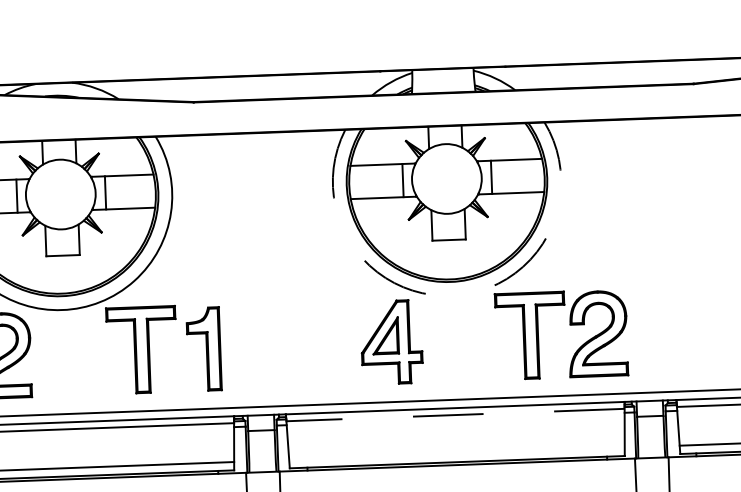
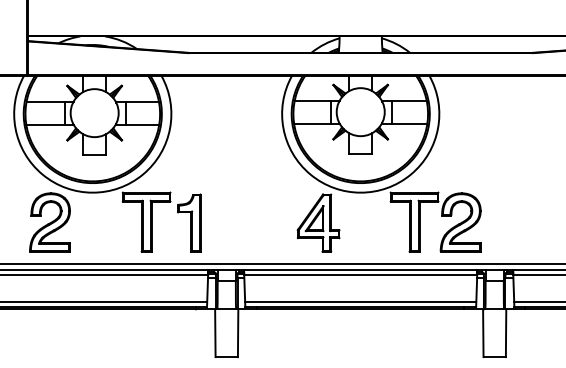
arc: (450, 295) -> (360, 192), dashed -> solid
line: (455, 414) -> (360, 274), dashed -> solid
line: (456, 453) -> (360, 301), added

